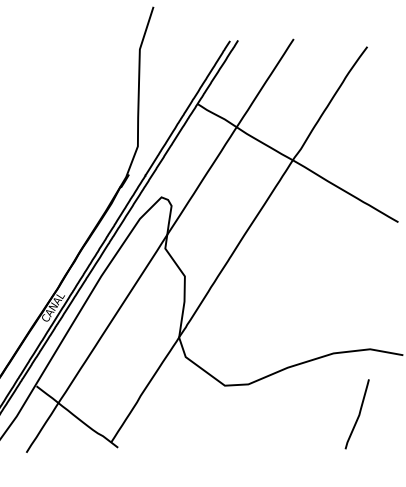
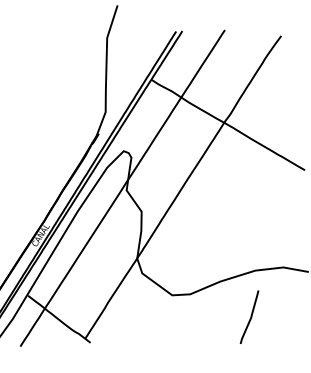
curve: (358, 413) -> (250, 316), moved

